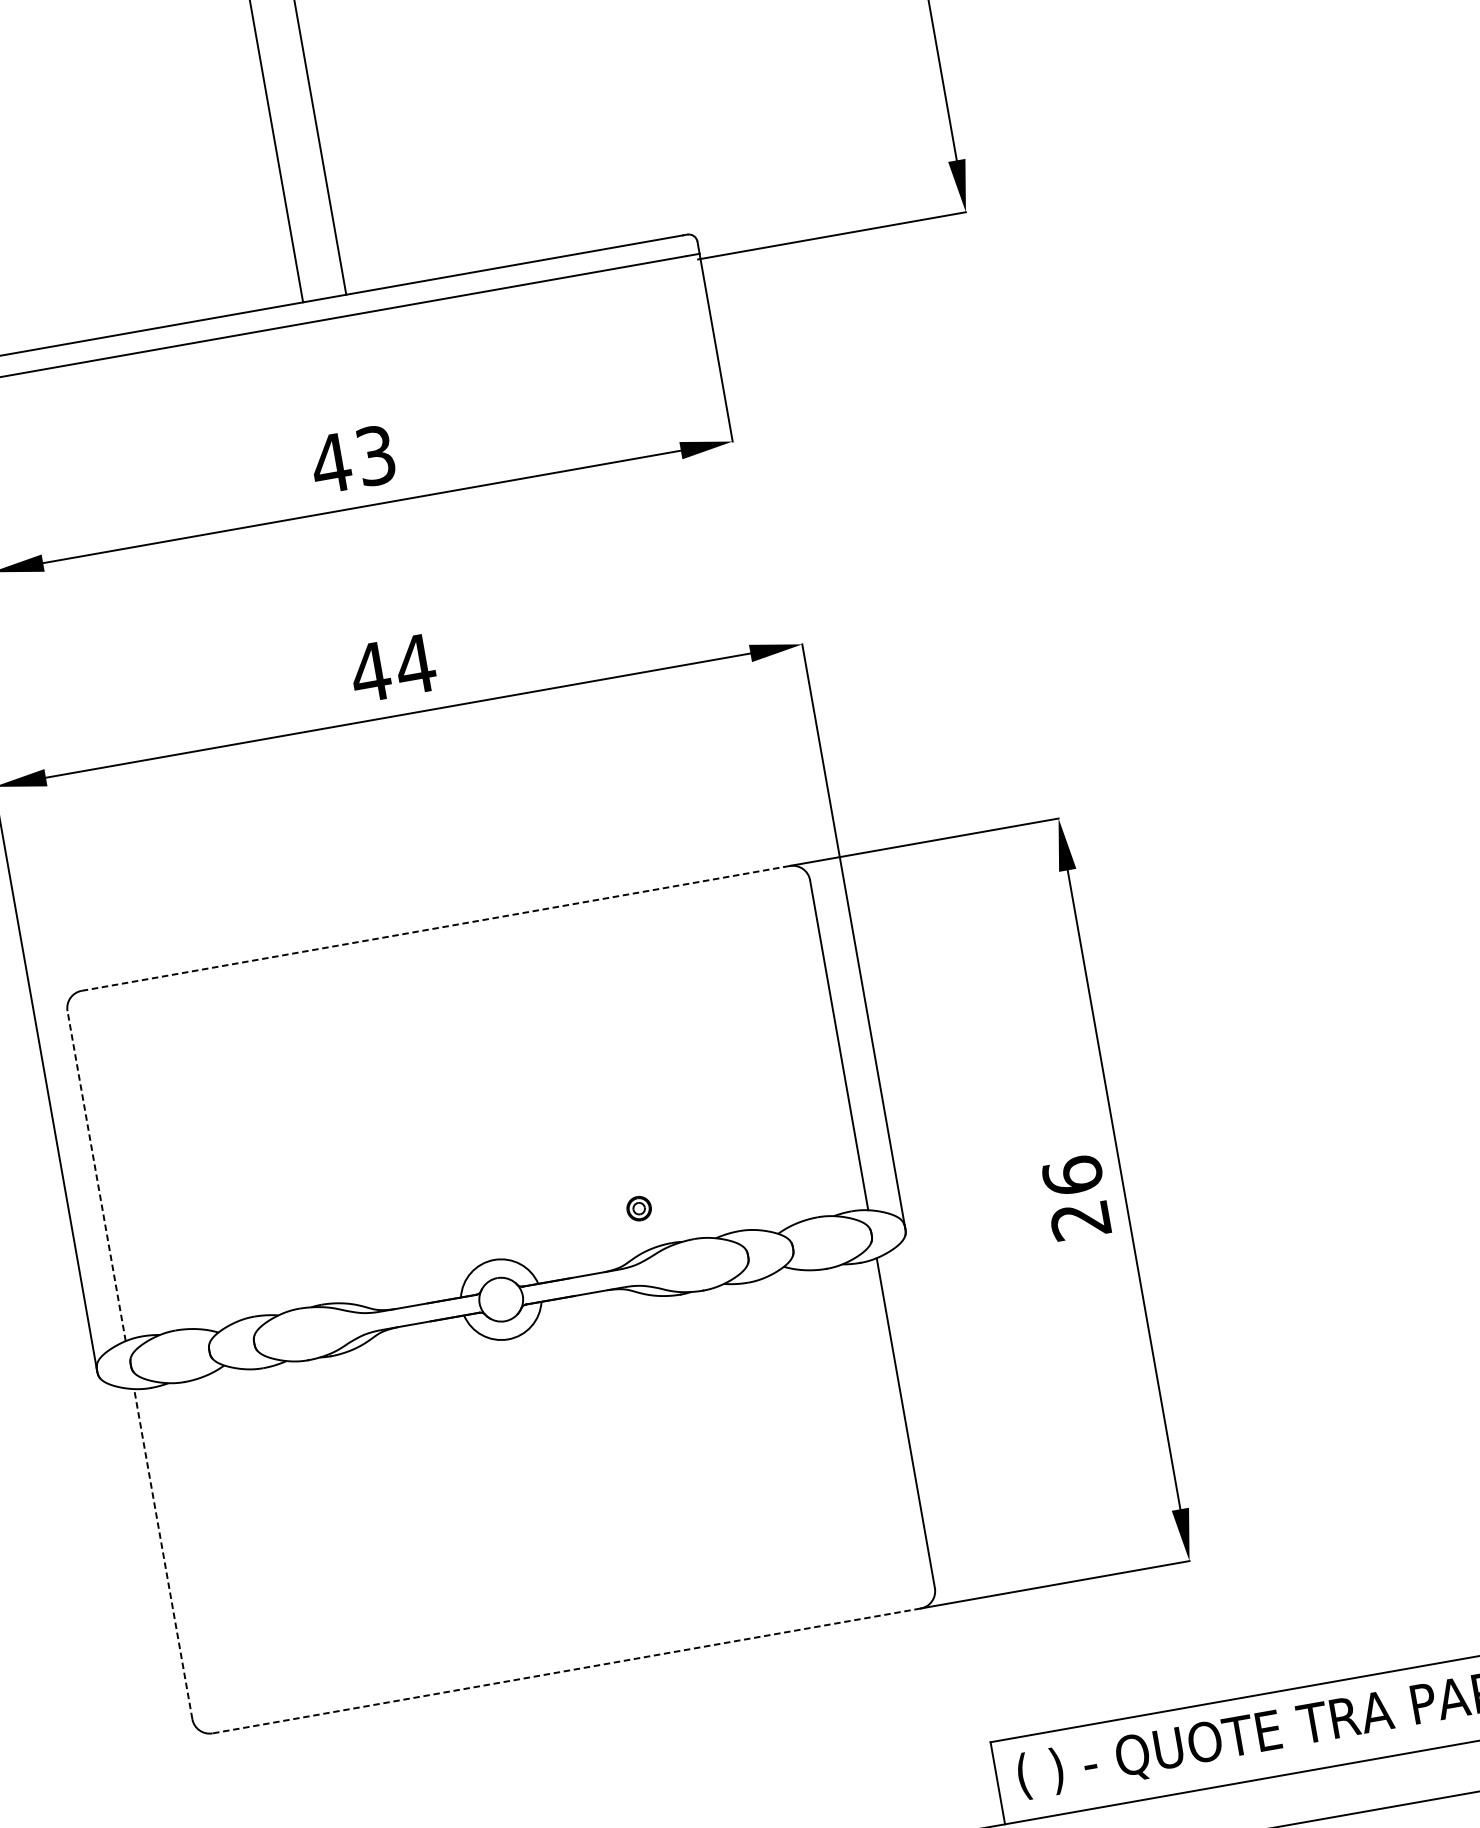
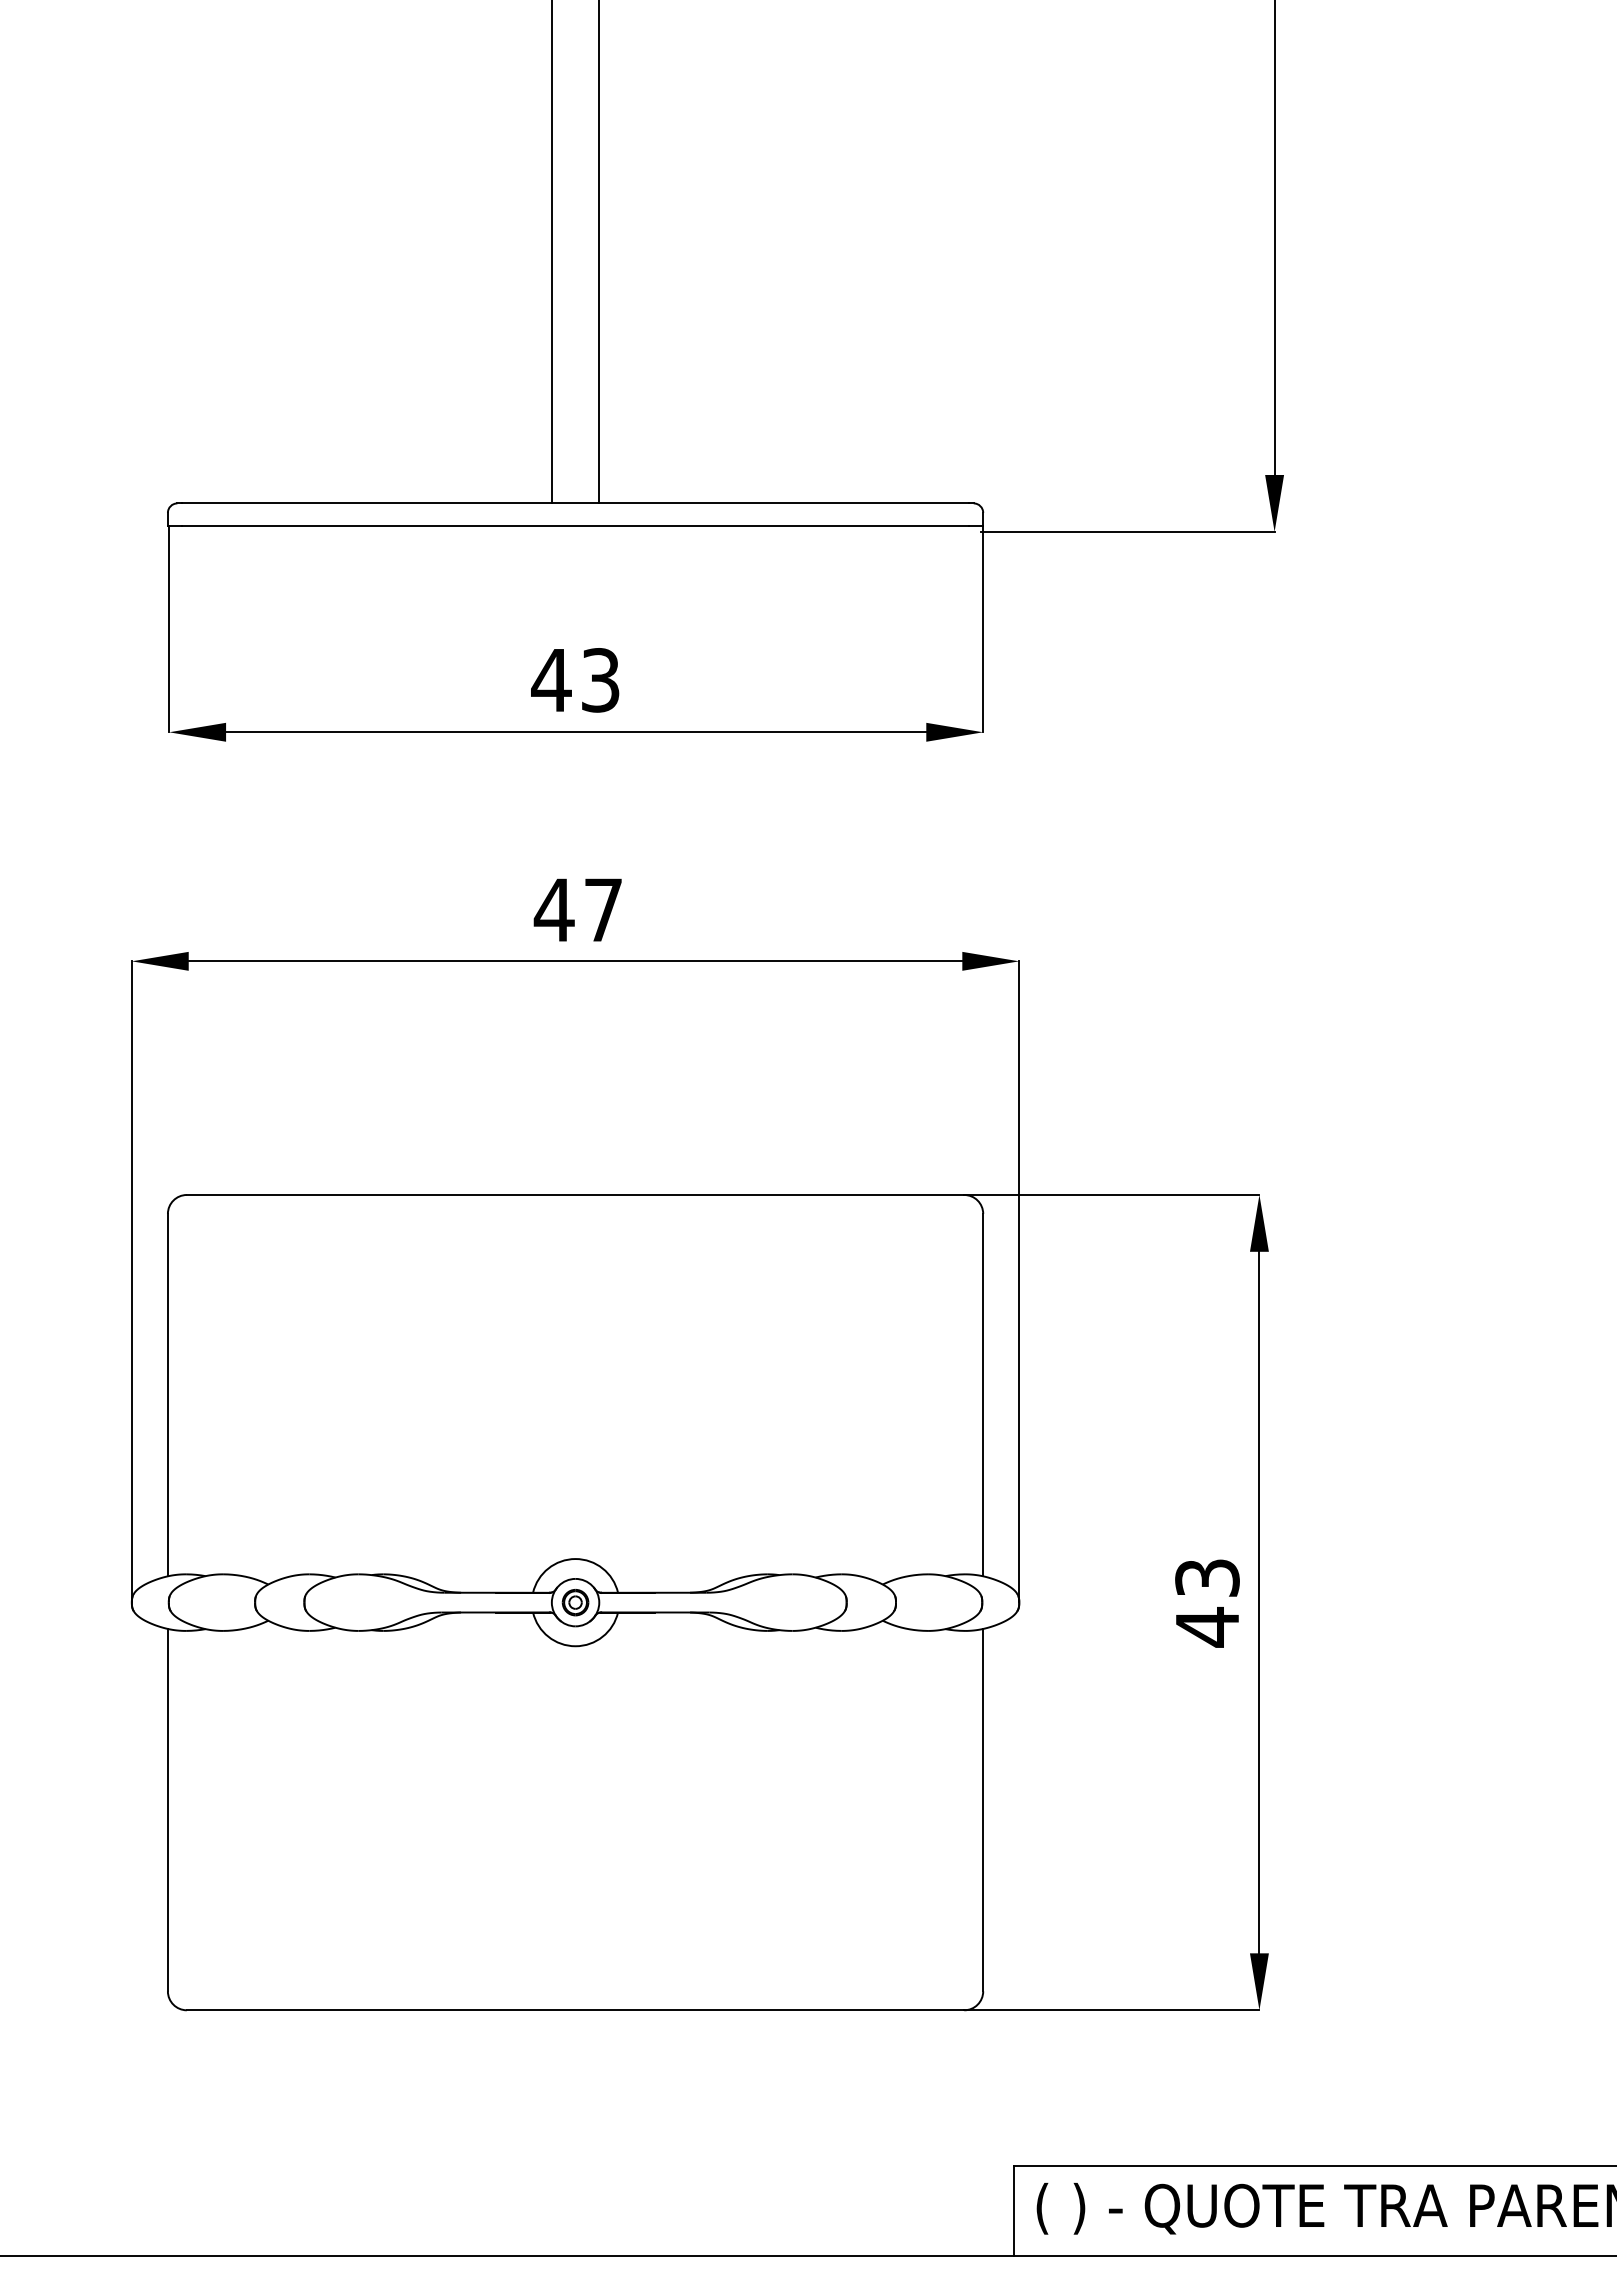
text: (415, 663) -> (603, 909), 44 -> 47
line: (435, 927) -> (575, 1194), dashed -> solid
line: (96, 1175) -> (167, 1394), dashed -> solid
text: (1076, 1198) -> (1207, 1602), 26 -> 43
part: (639, 1208) -> (575, 1602), moved
line: (162, 1553) -> (167, 1809), dashed -> solid
line: (566, 1671) -> (575, 2010), dashed -> solid

